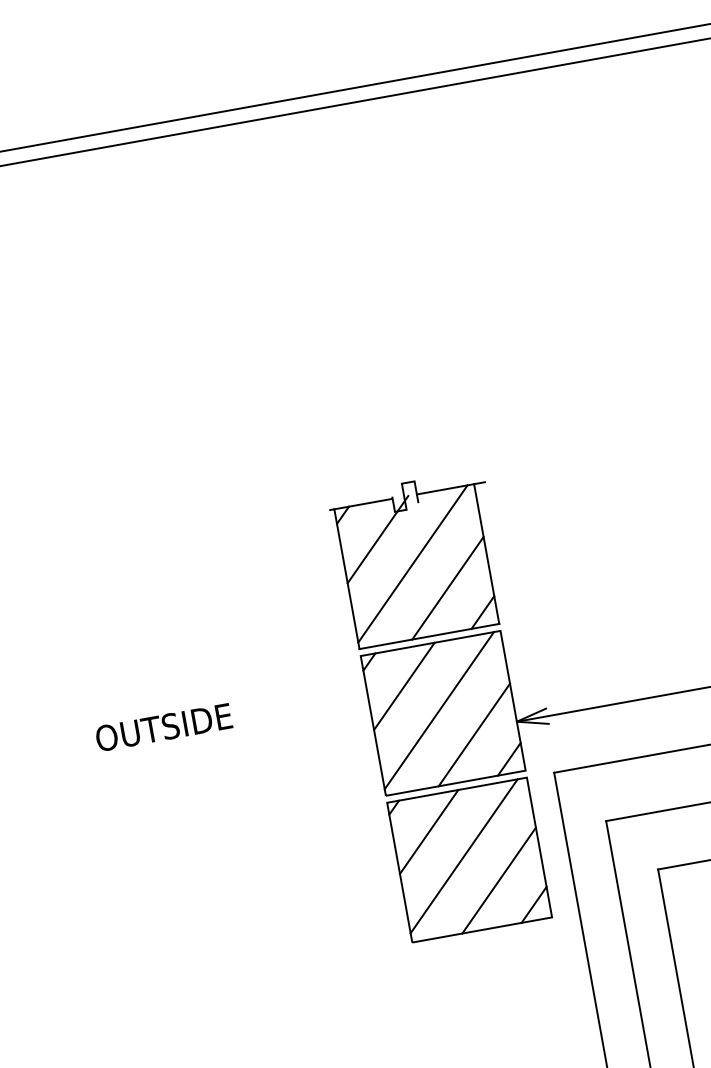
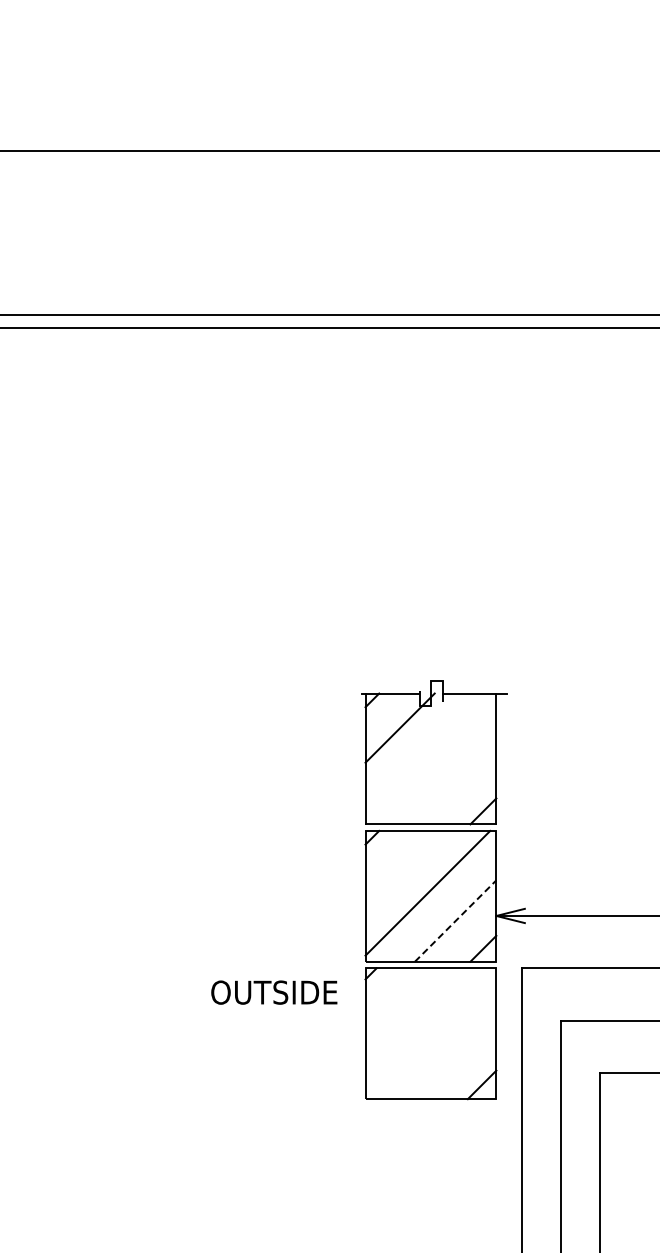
line: (412, 563) -> (427, 755), removed
line: (447, 588) -> (455, 783), removed
line: (403, 686) -> (399, 865), removed
text: (164, 727) -> (274, 992), moved
line: (474, 735) -> (455, 921), solid -> dashed
line: (428, 831) -> (398, 1001), removed
line: (464, 856) -> (426, 1029), removed
line: (499, 880) -> (454, 1057), removed

